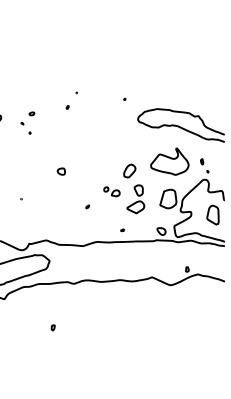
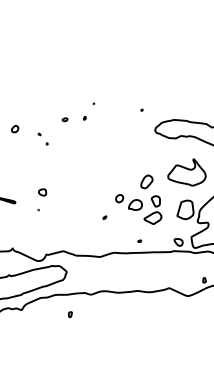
part: (31, 113) -> (64, 119), moved
part: (60, 171) -> (41, 192), moved
part: (111, 191) -> (128, 202), size x1.67
part: (52, 327) -> (69, 314), moved

